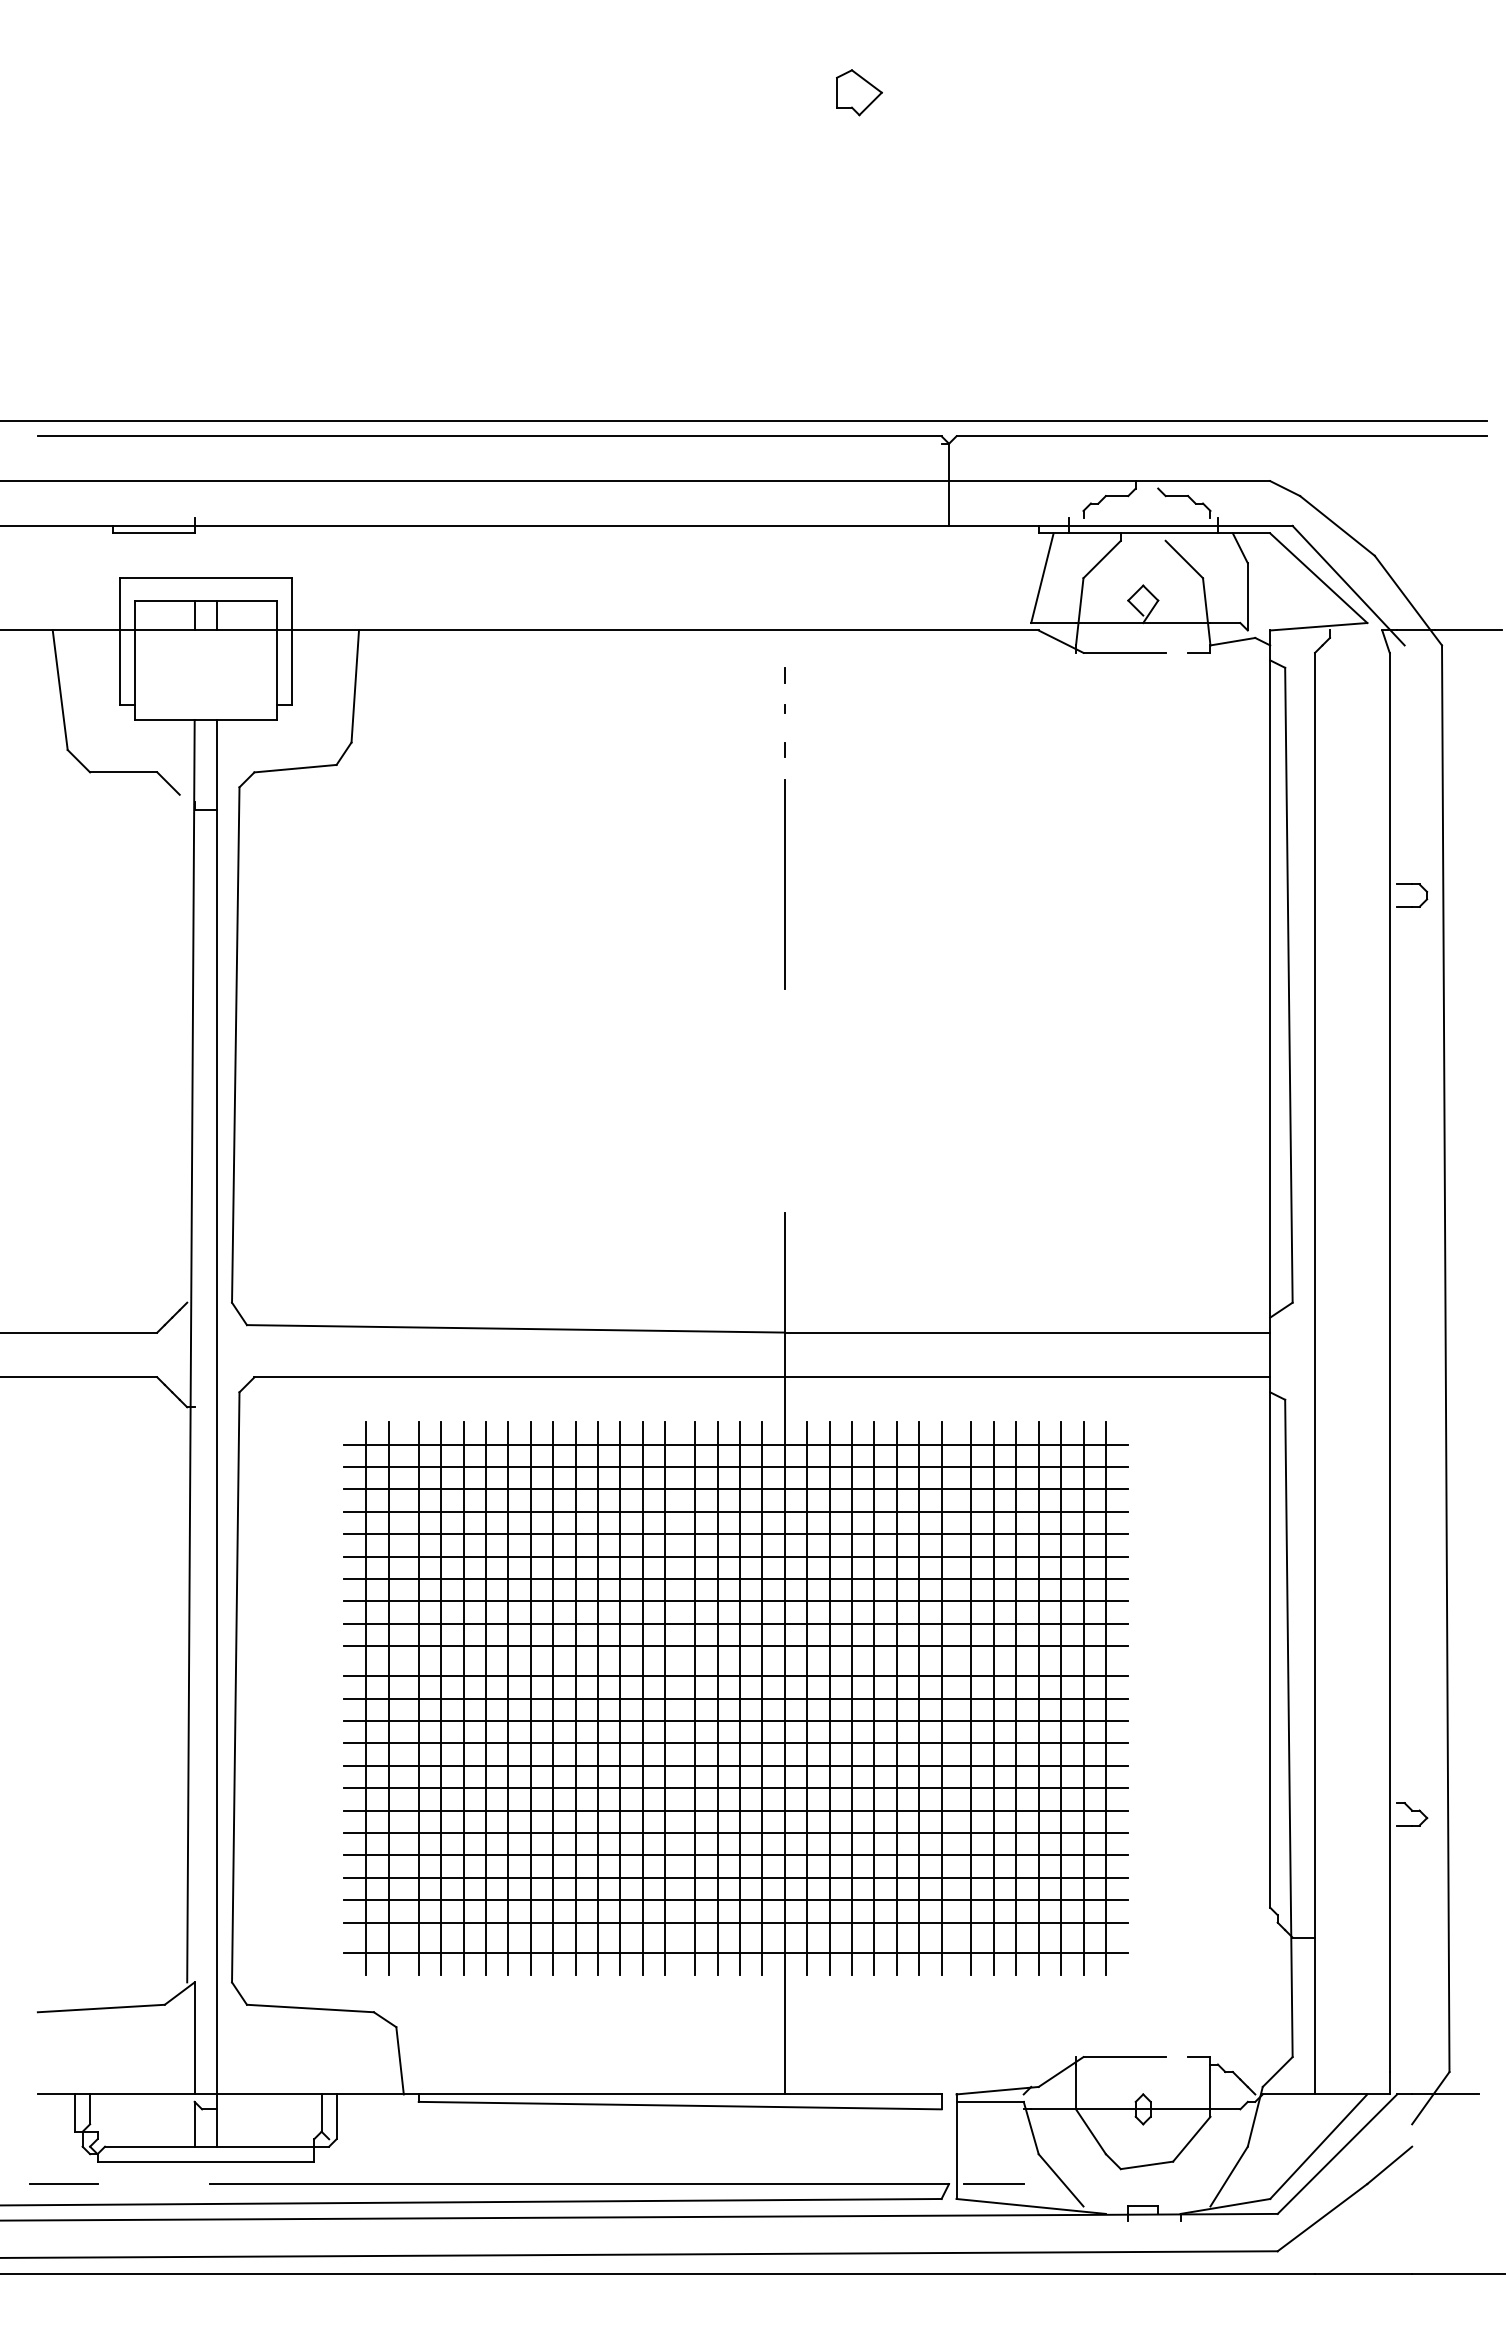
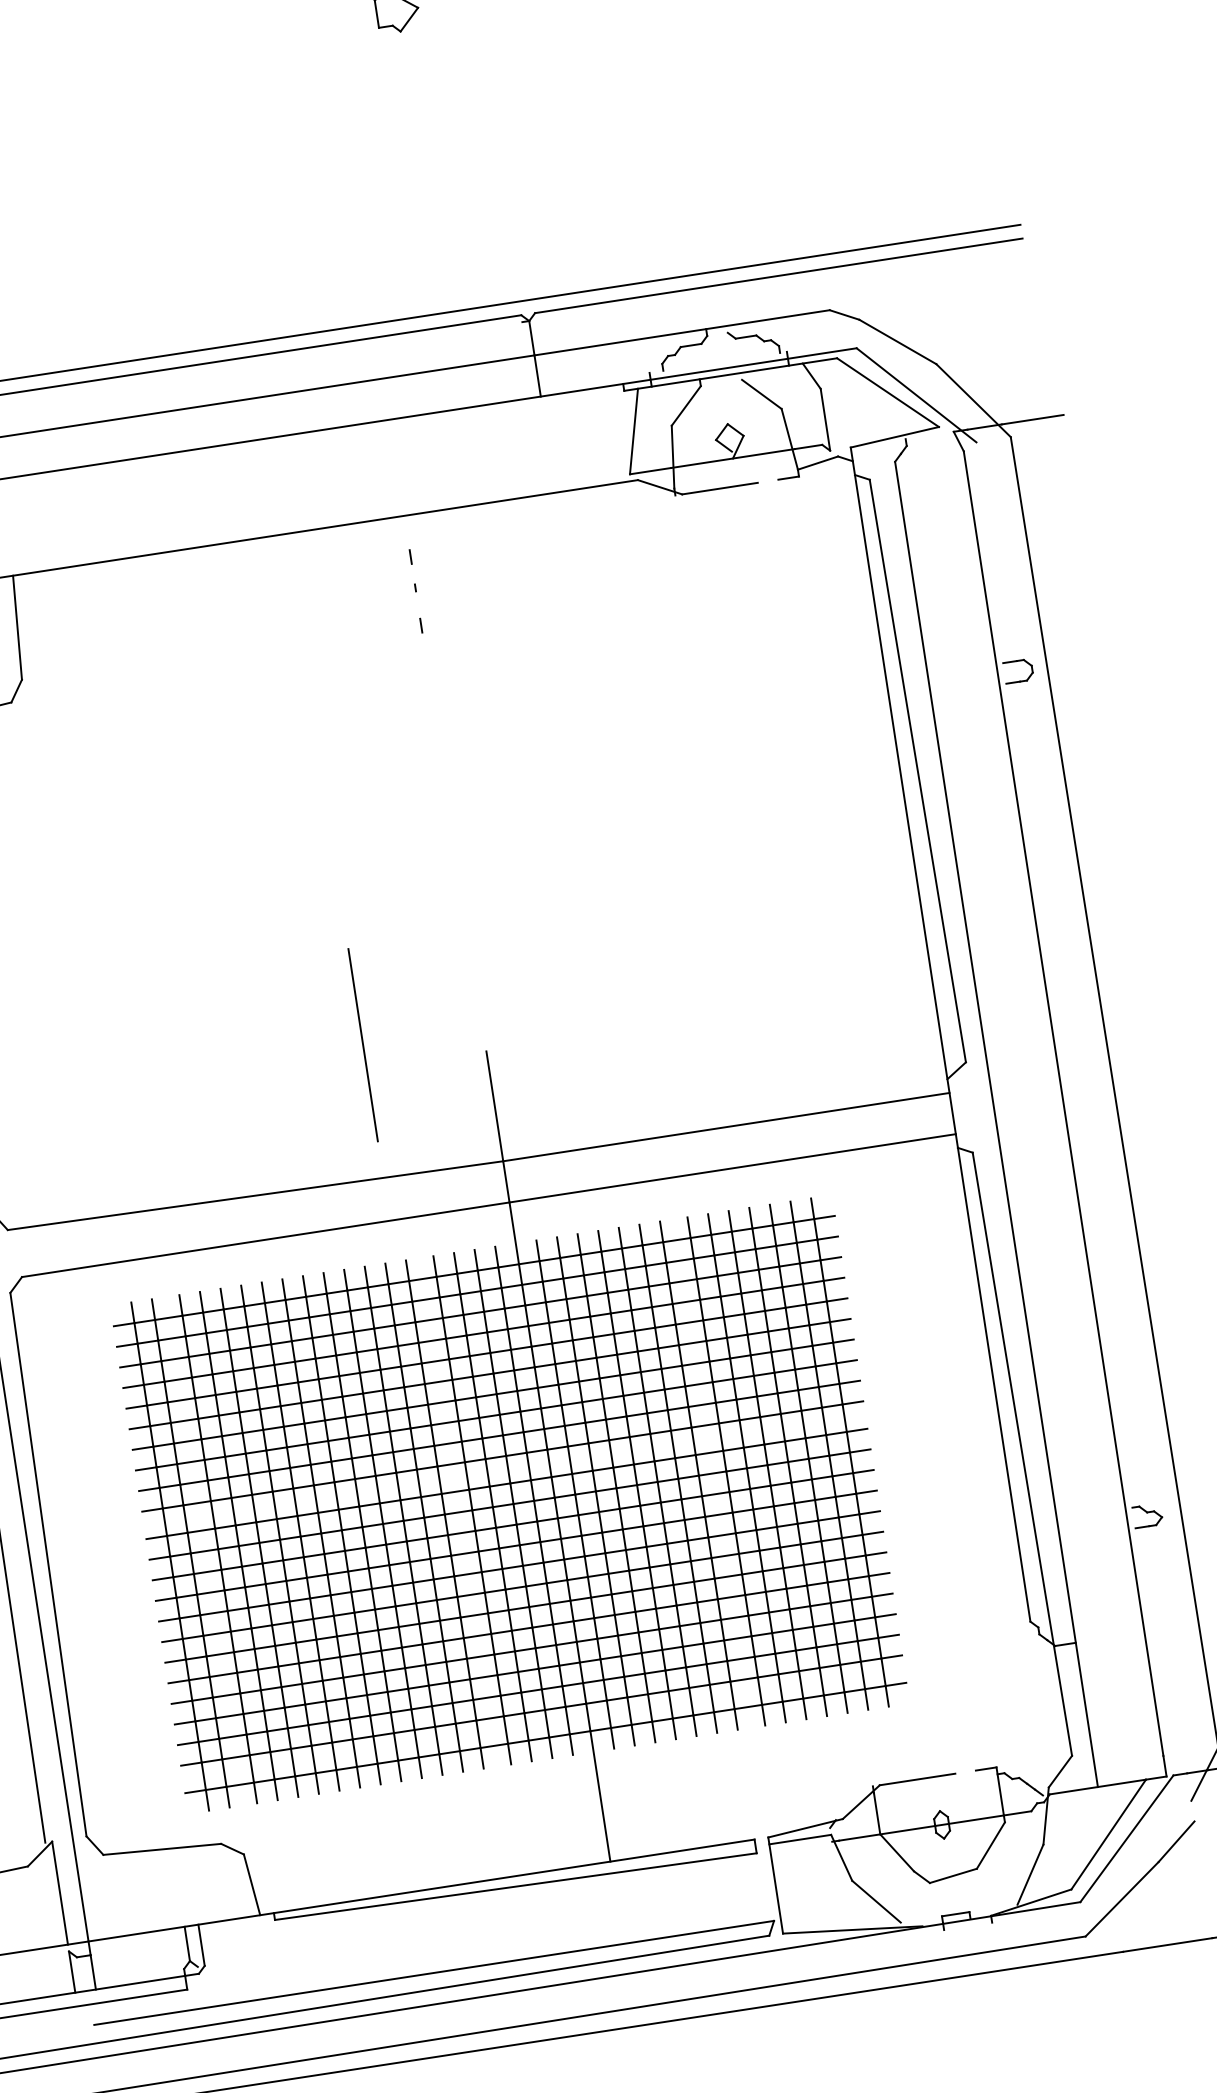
line: (784, 884) -> (362, 1045), moved
line: (993, 2184) -> (814, 1915), removed

